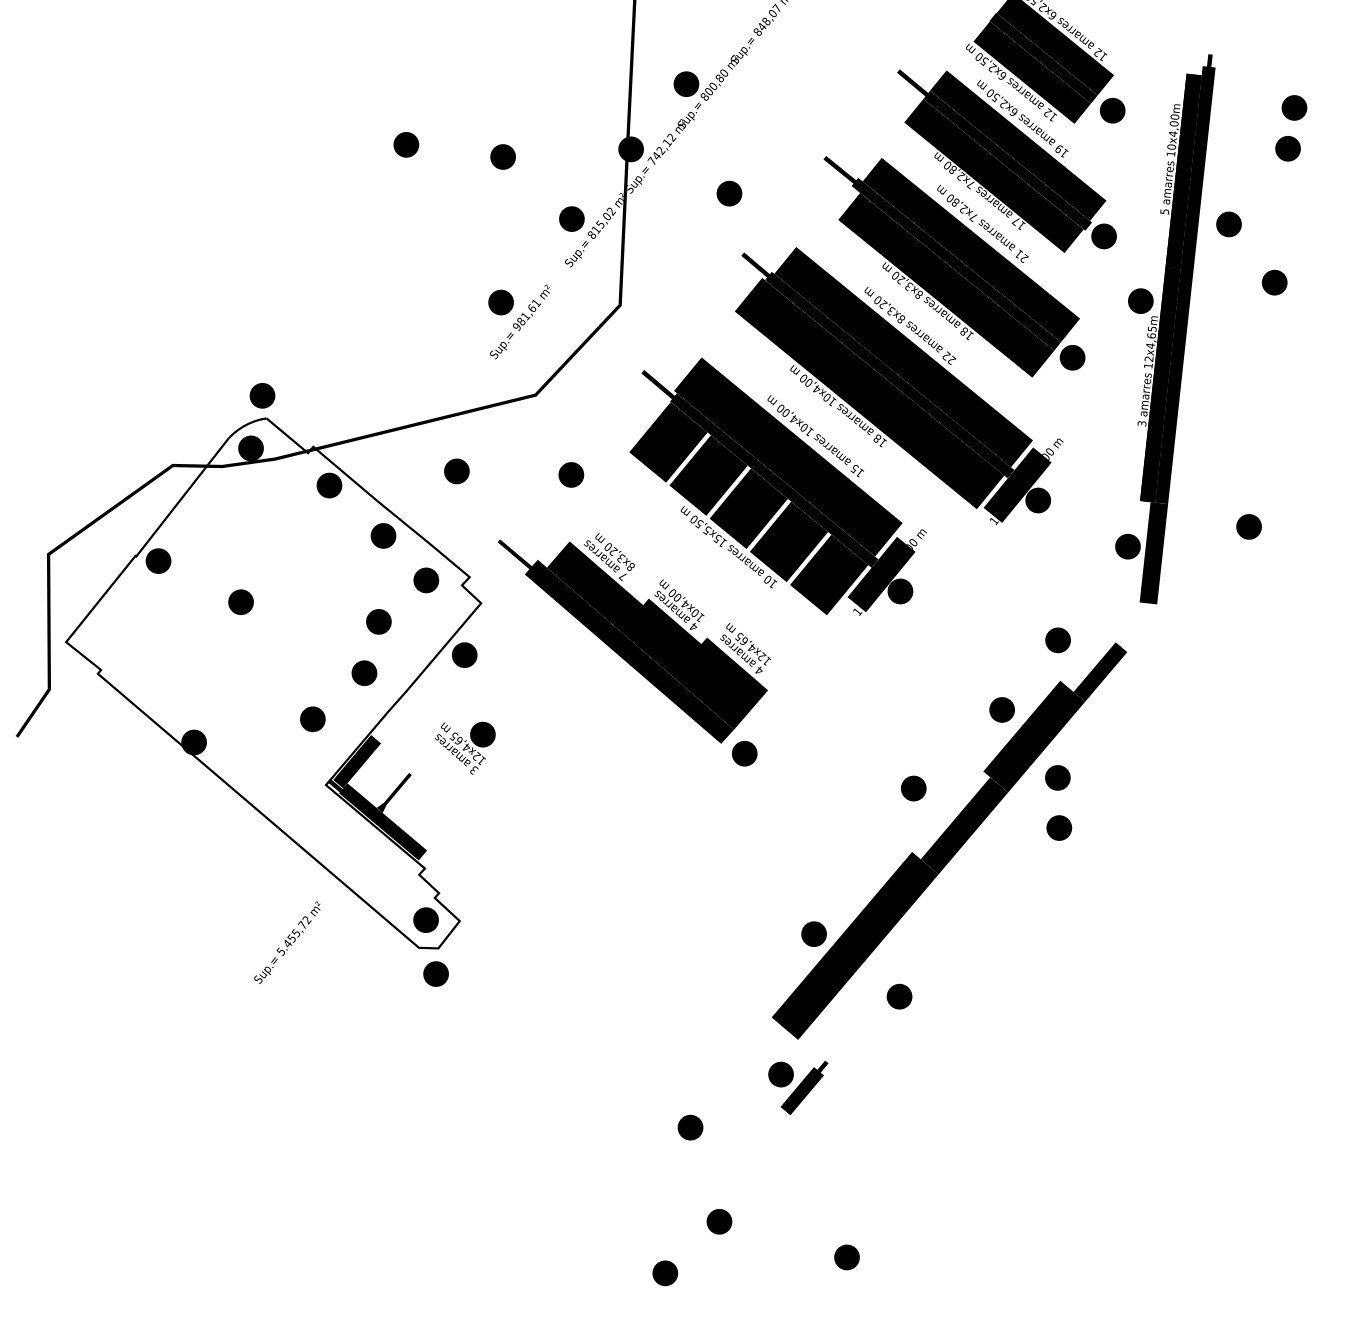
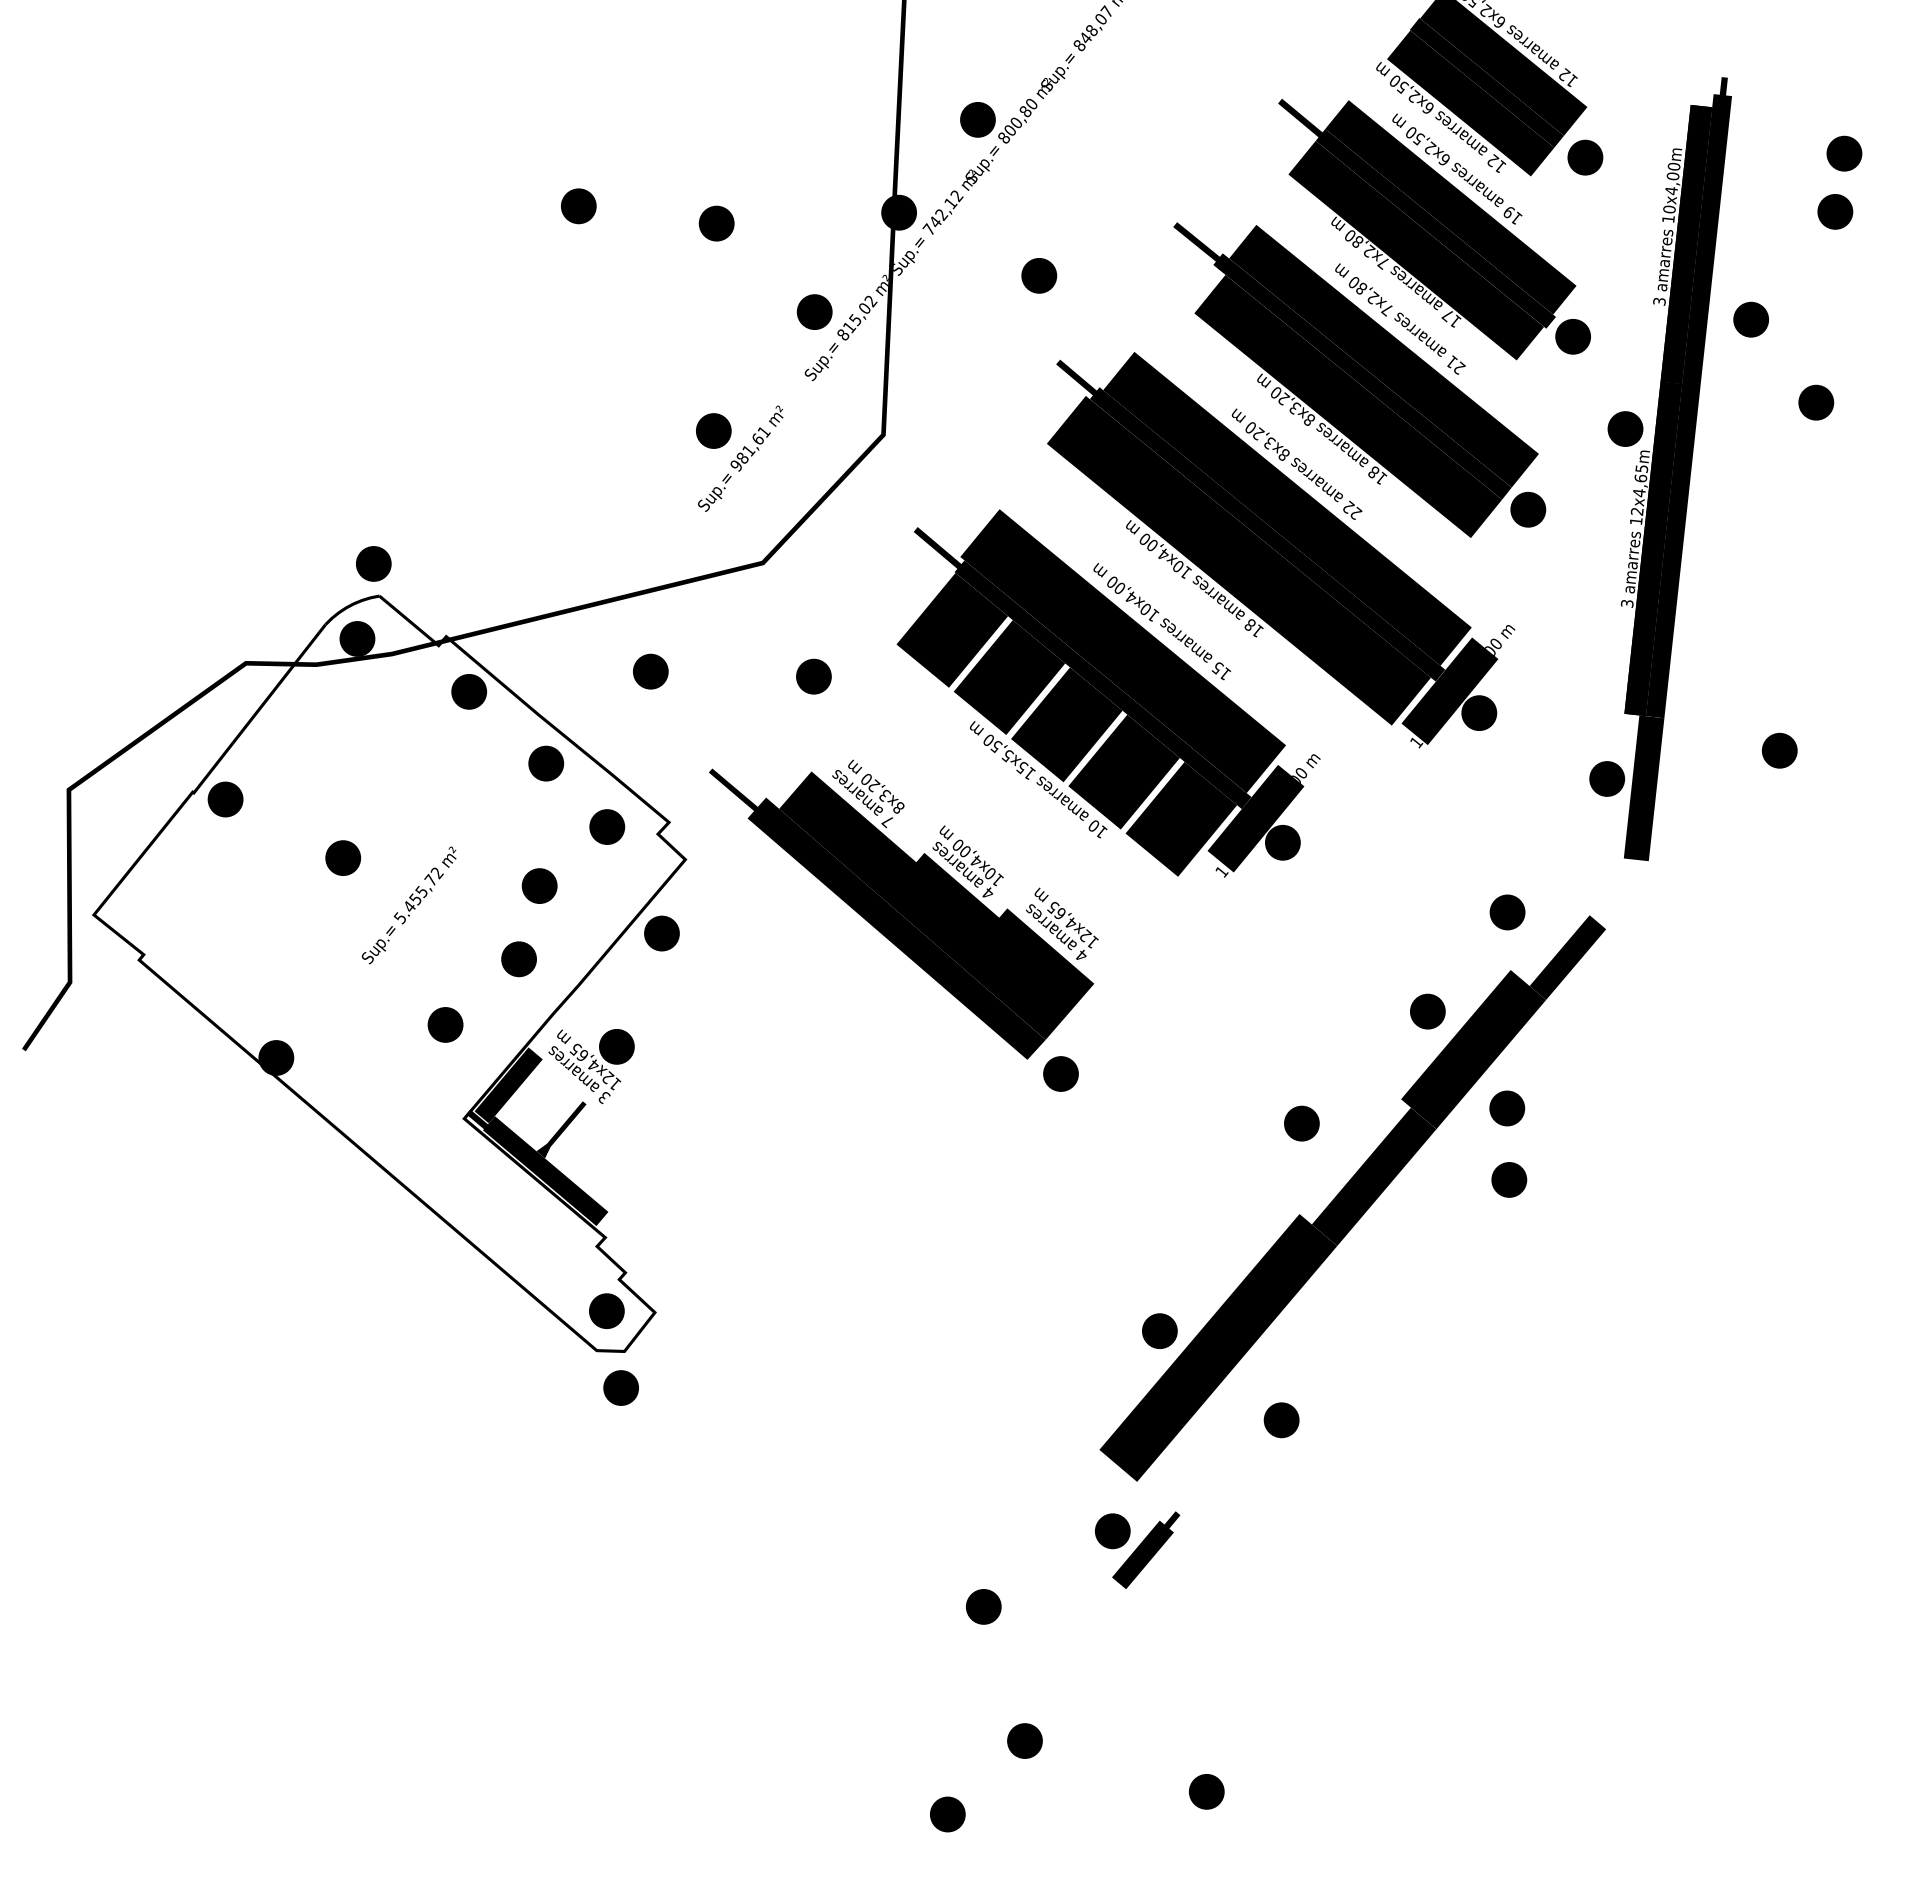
text: (1164, 211) -> (1659, 301), 5 -> 3
part: (465, 748) -> (591, 1066), moved
text: (286, 942) -> (408, 905), moved

